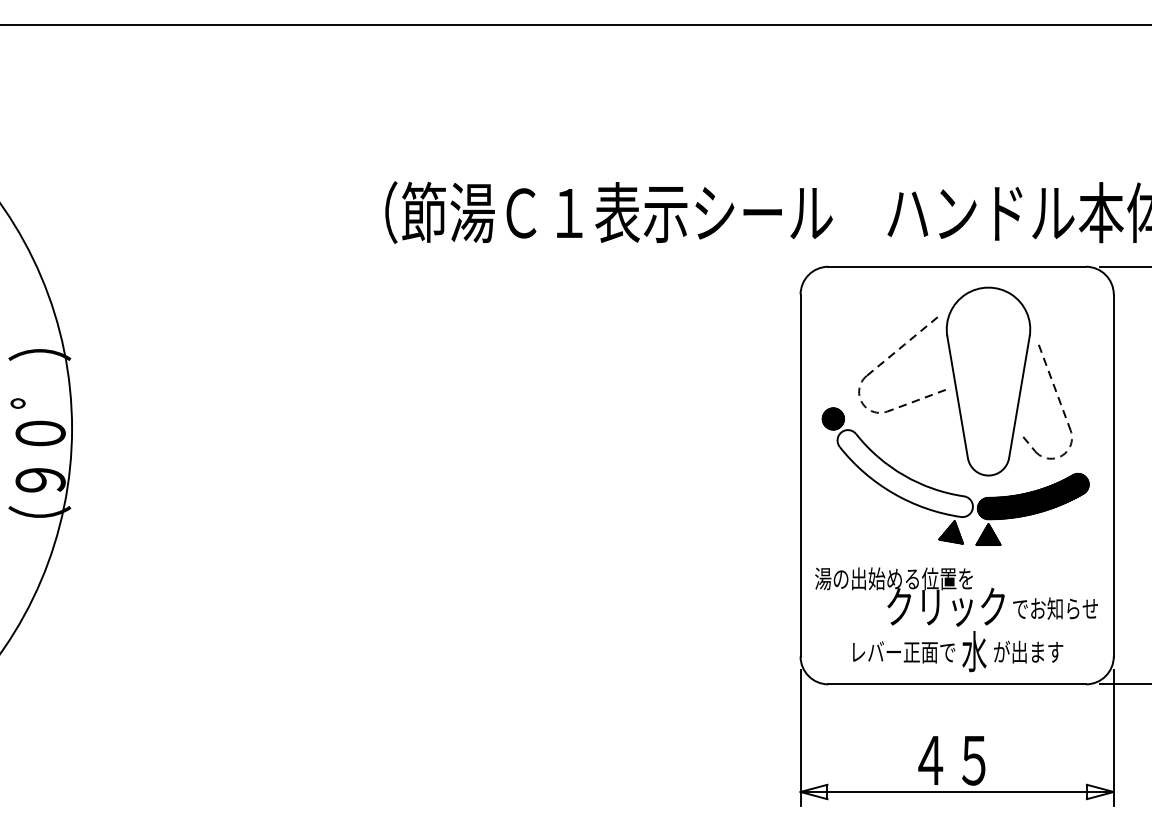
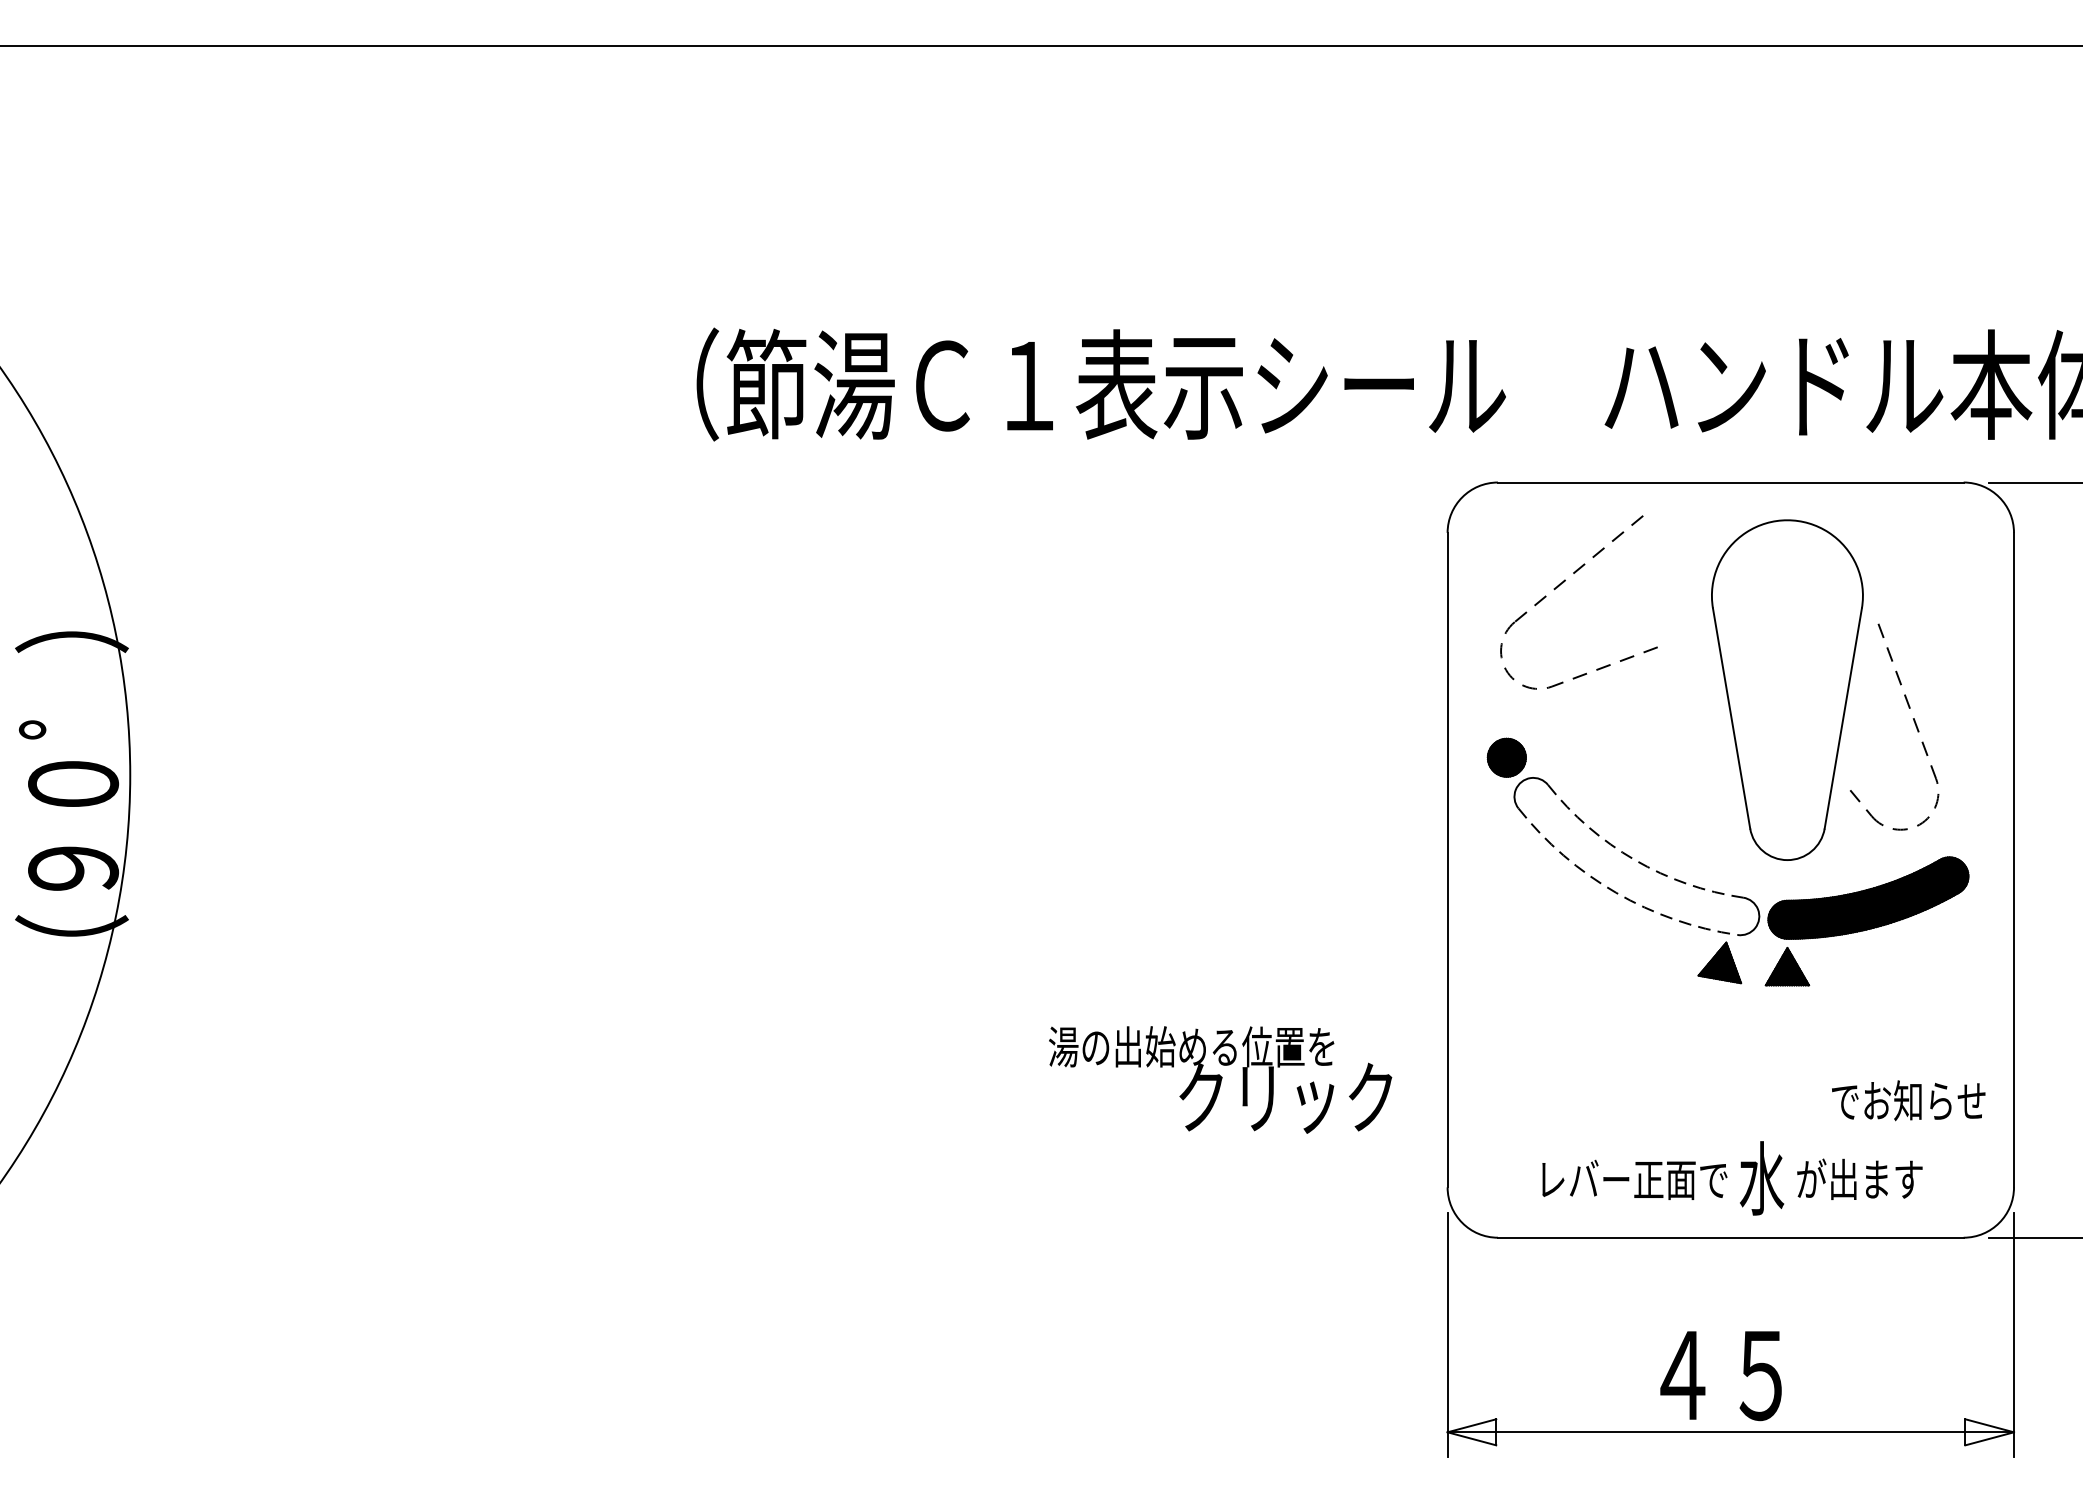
part: (893, 355) -> (1563, 585), moved
arc: (904, 475) -> (1635, 859), solid -> dashed
arc: (893, 493) -> (1615, 892), solid -> dashed
text: (909, 596) -> (1219, 1078), moved

